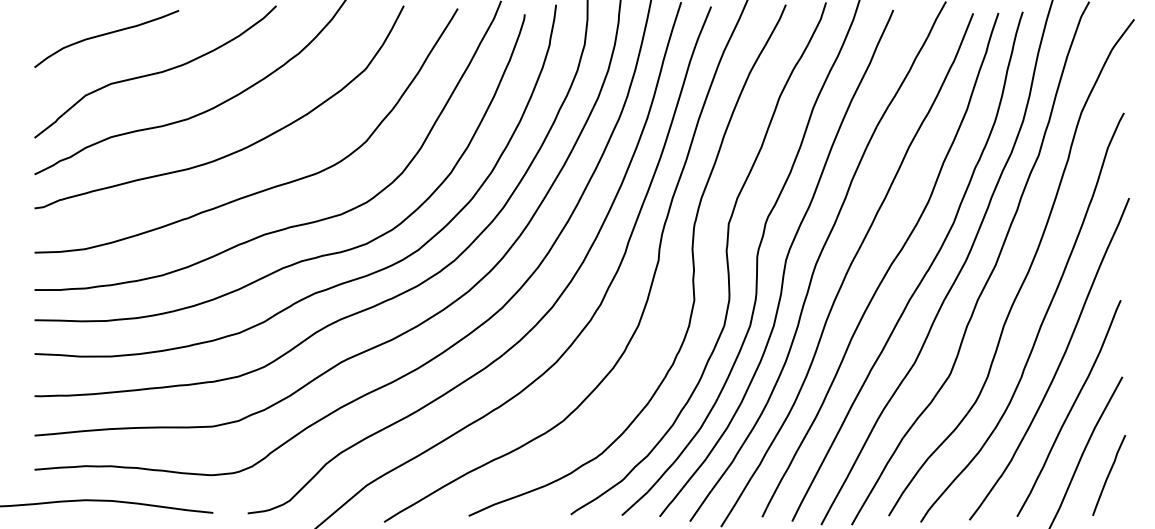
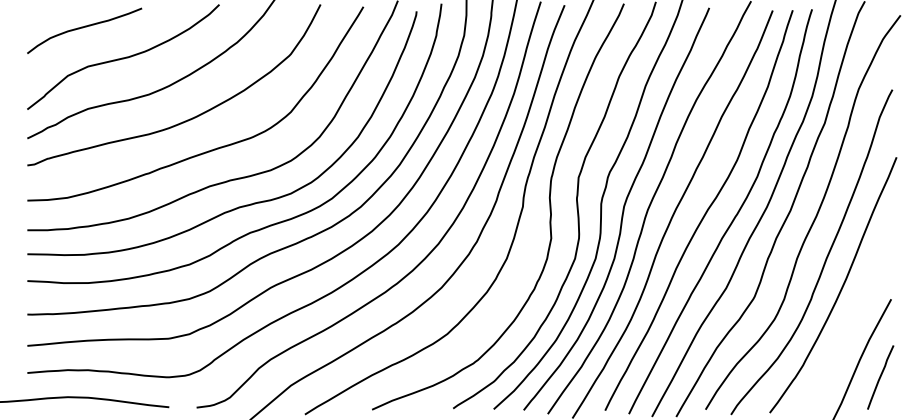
curve: (1069, 408) -> (849, 324), removed

